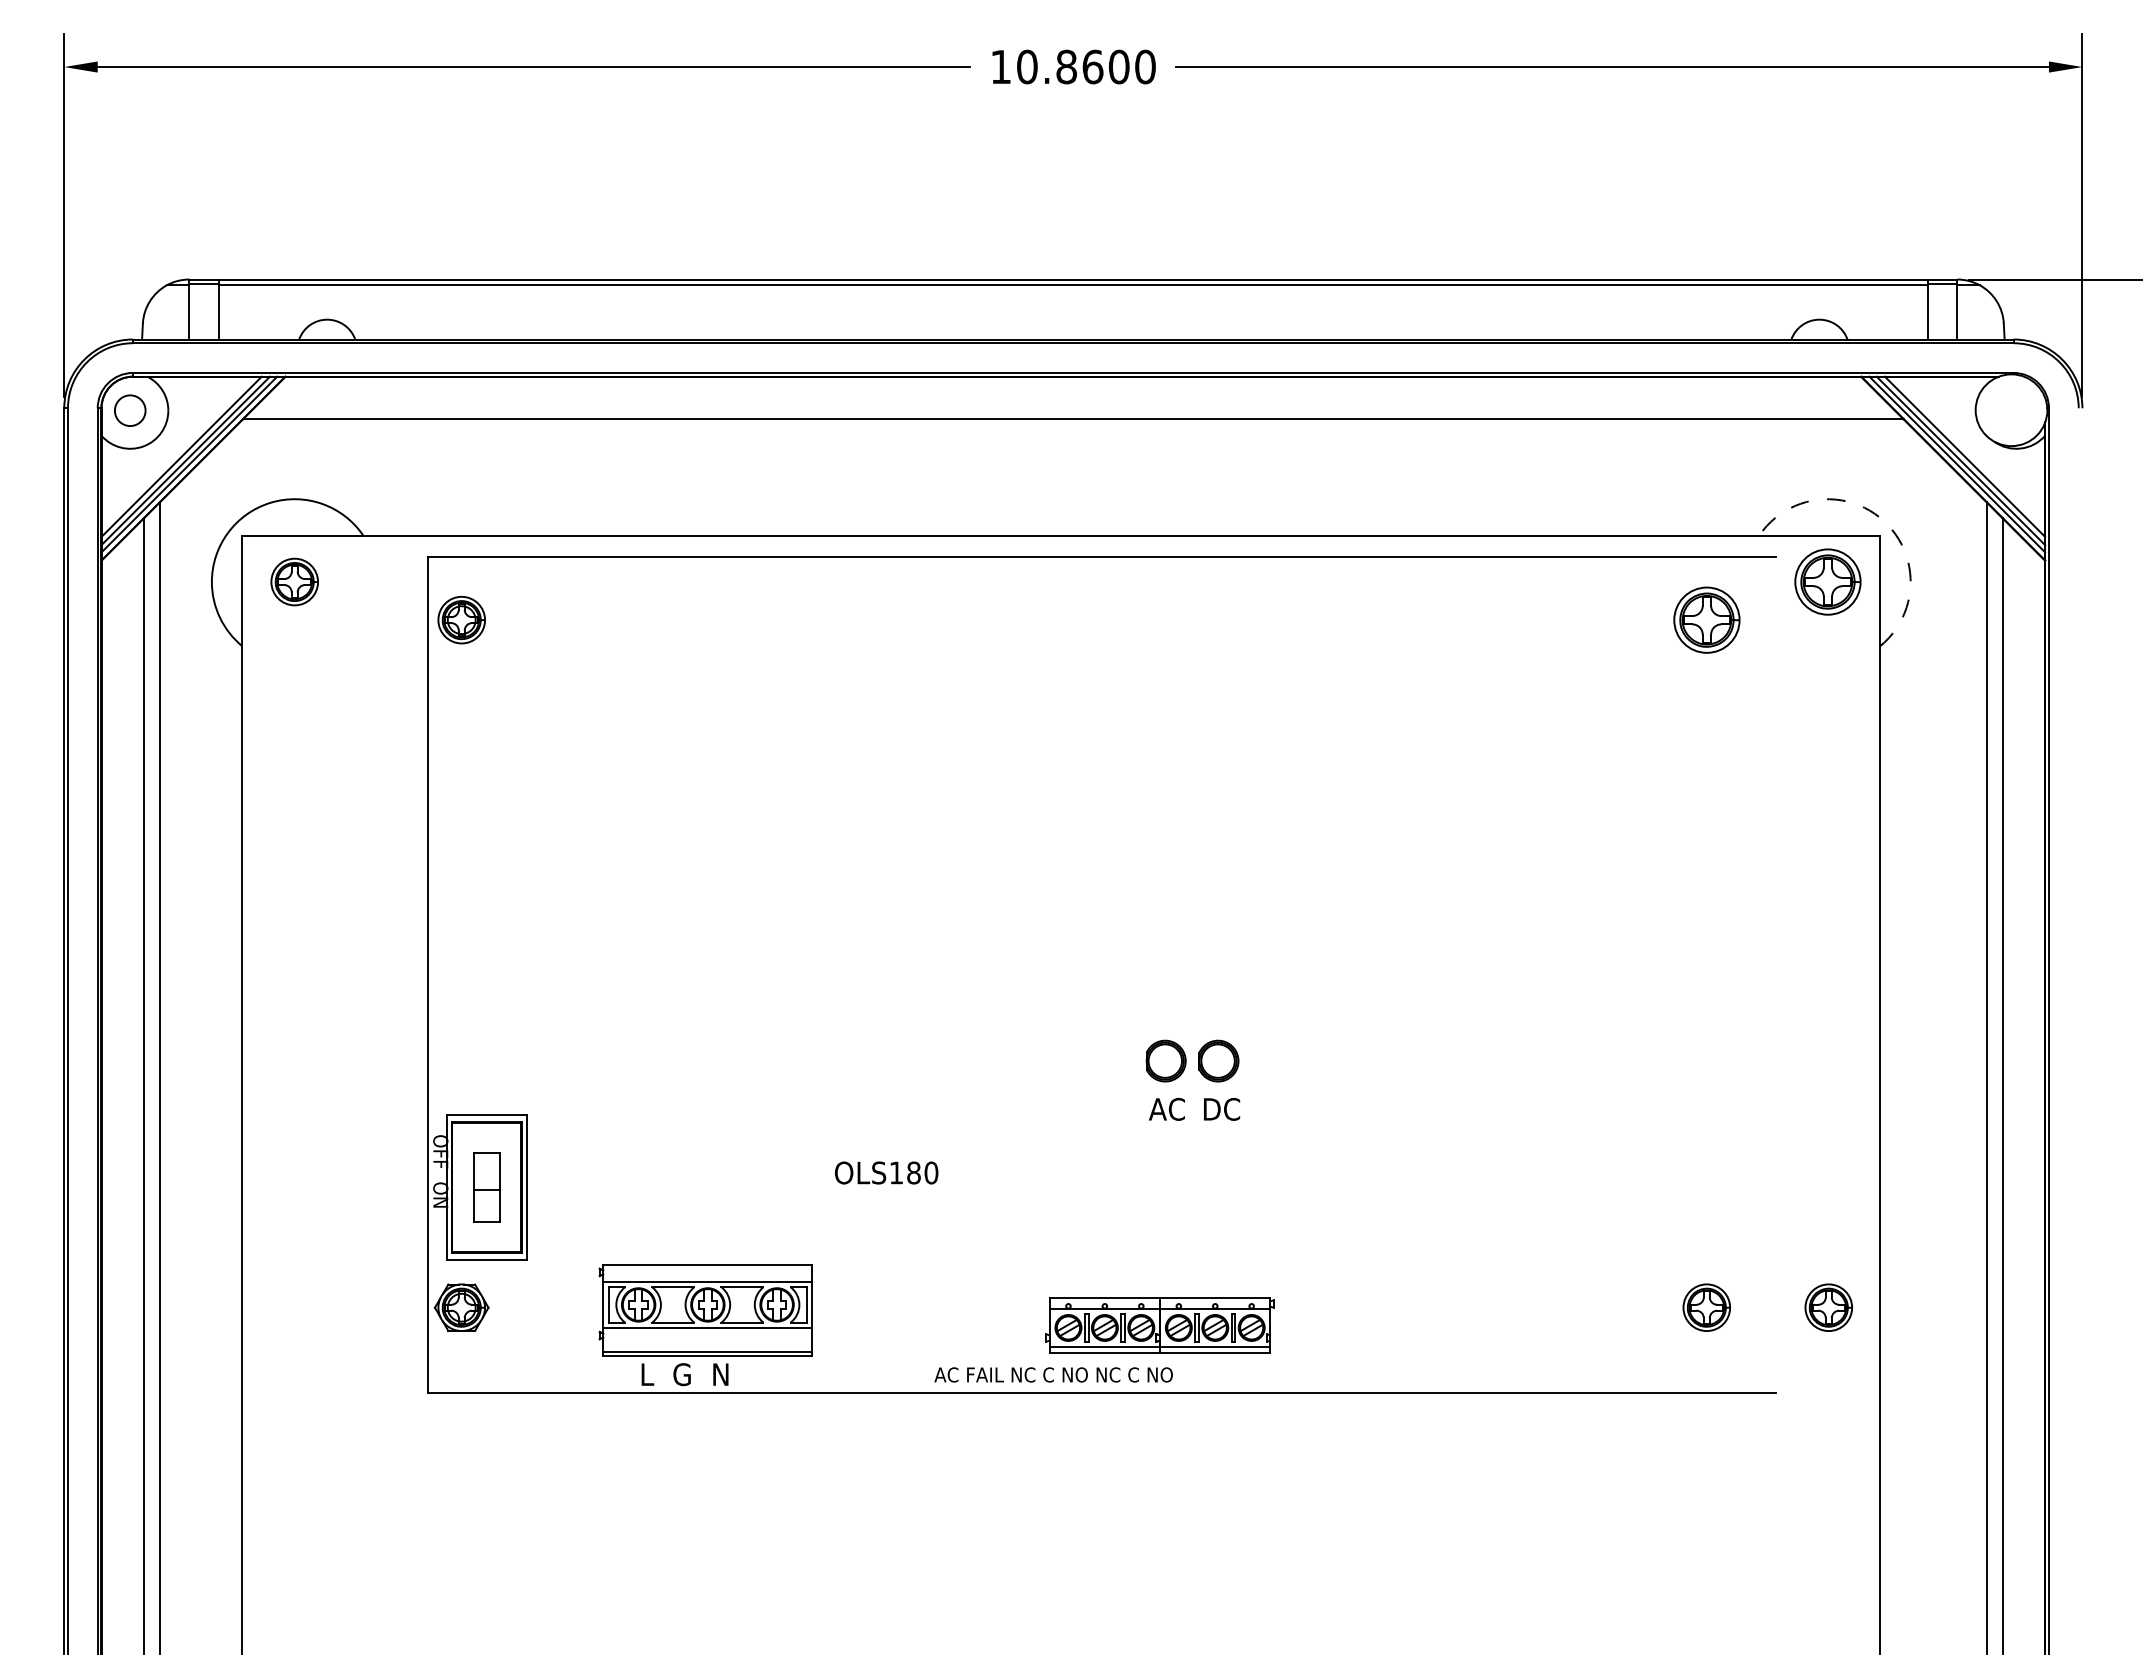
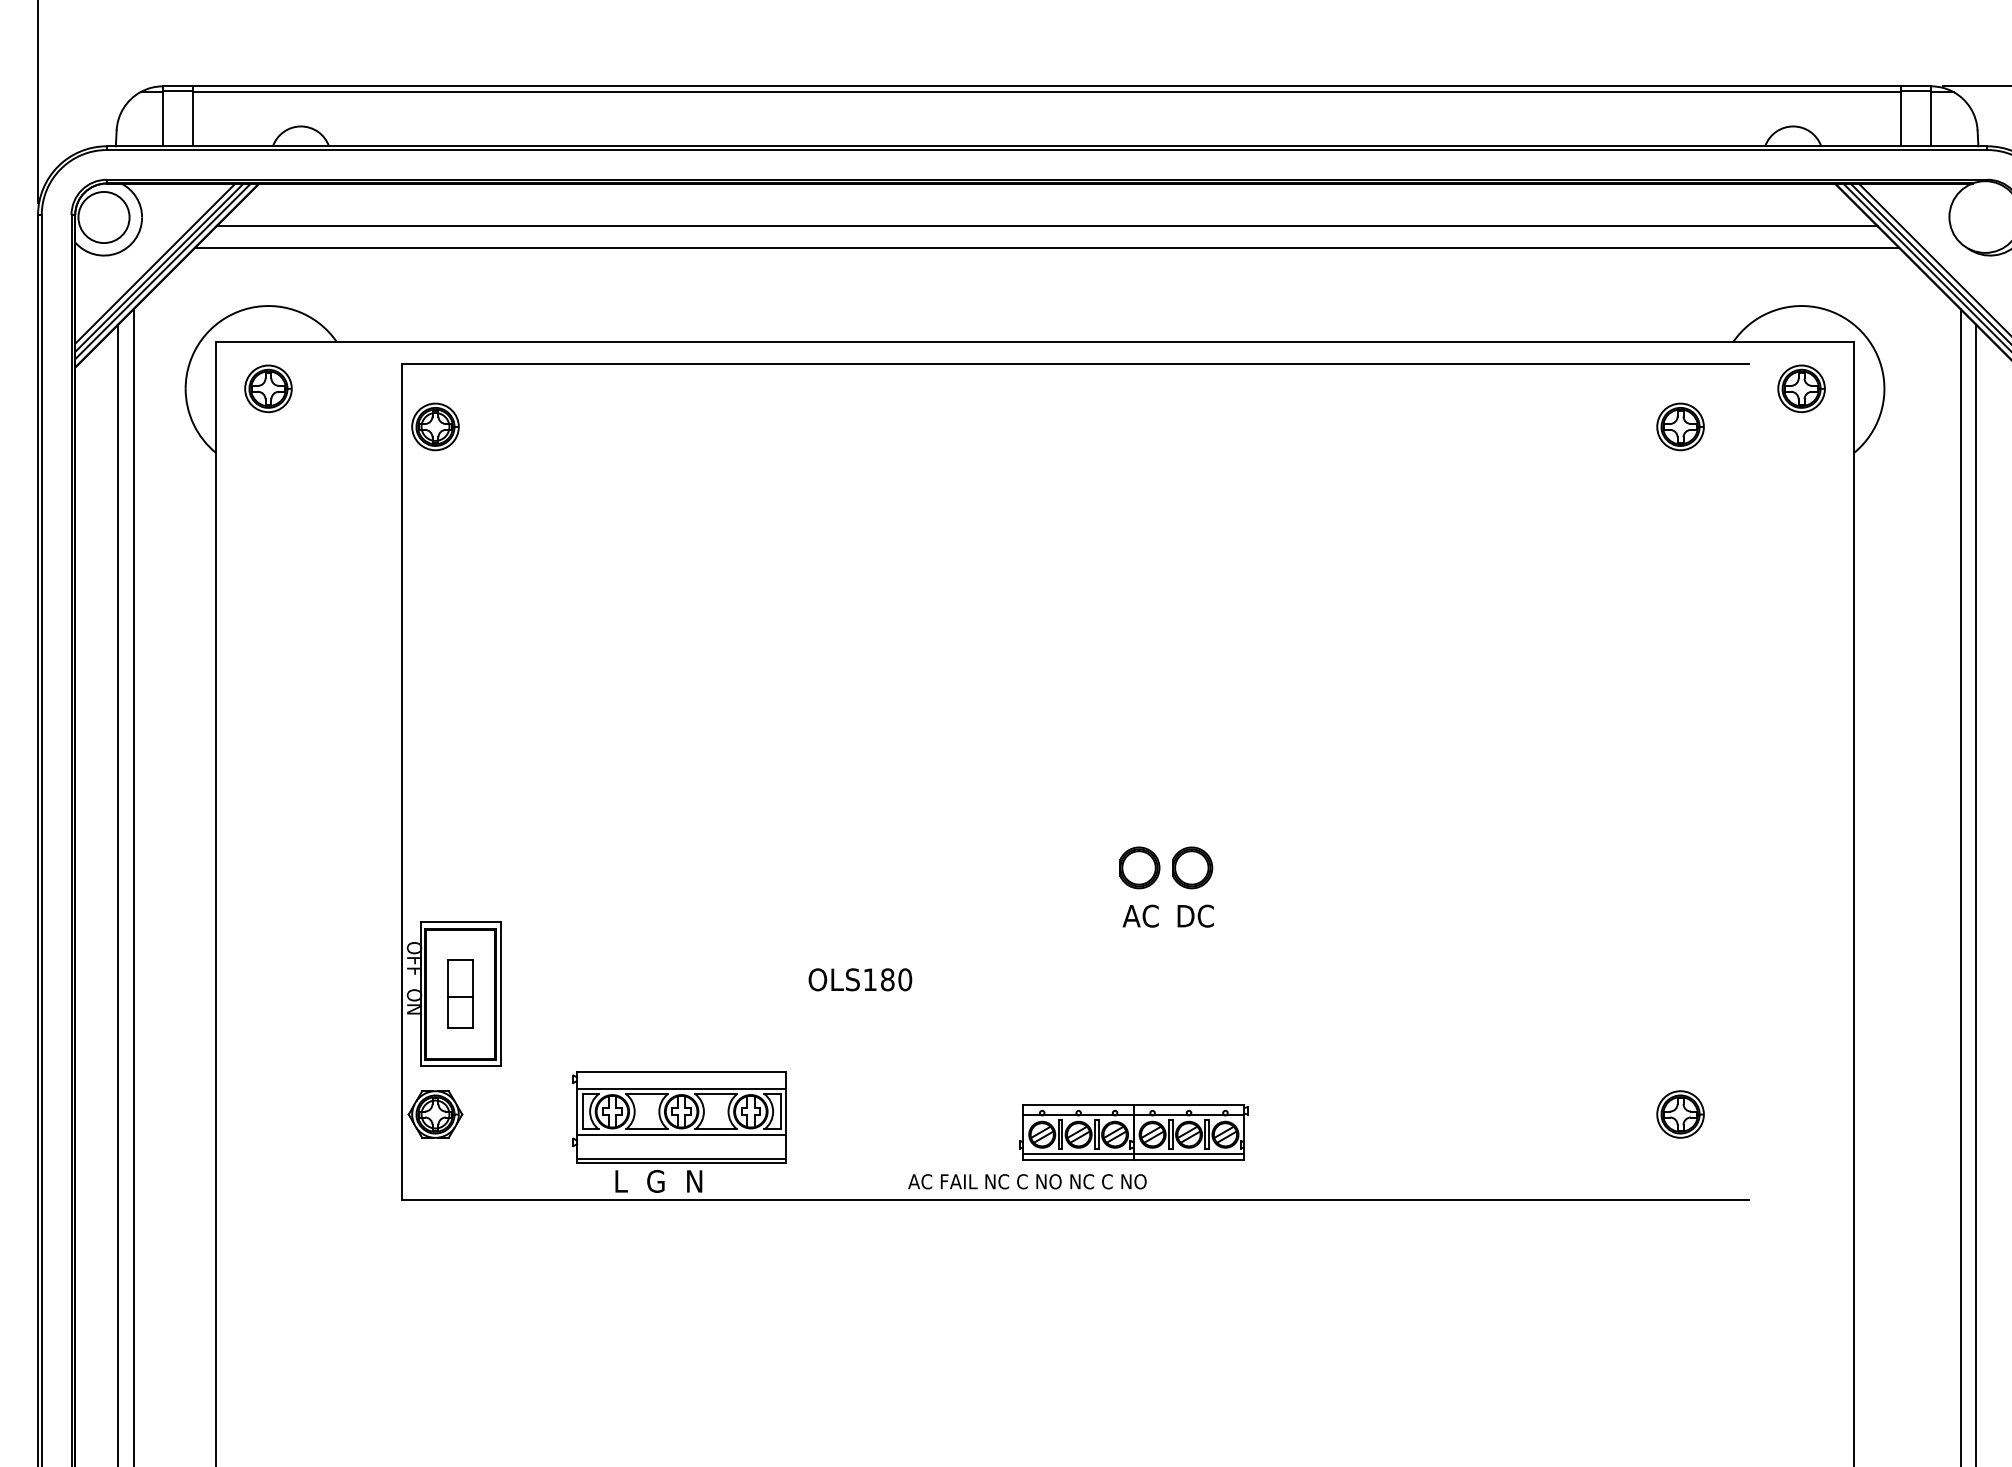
circle: (129, 410) -> (103, 217), size x1.67
line: (1073, 440) -> (1047, 247), added
arc: (1883, 520) -> (1857, 327), dashed -> solid
part: (1827, 581) -> (1801, 388), size x0.71
part: (1706, 619) -> (1680, 426), size x0.71
part: (1828, 1307) -> (1802, 1114), removed

